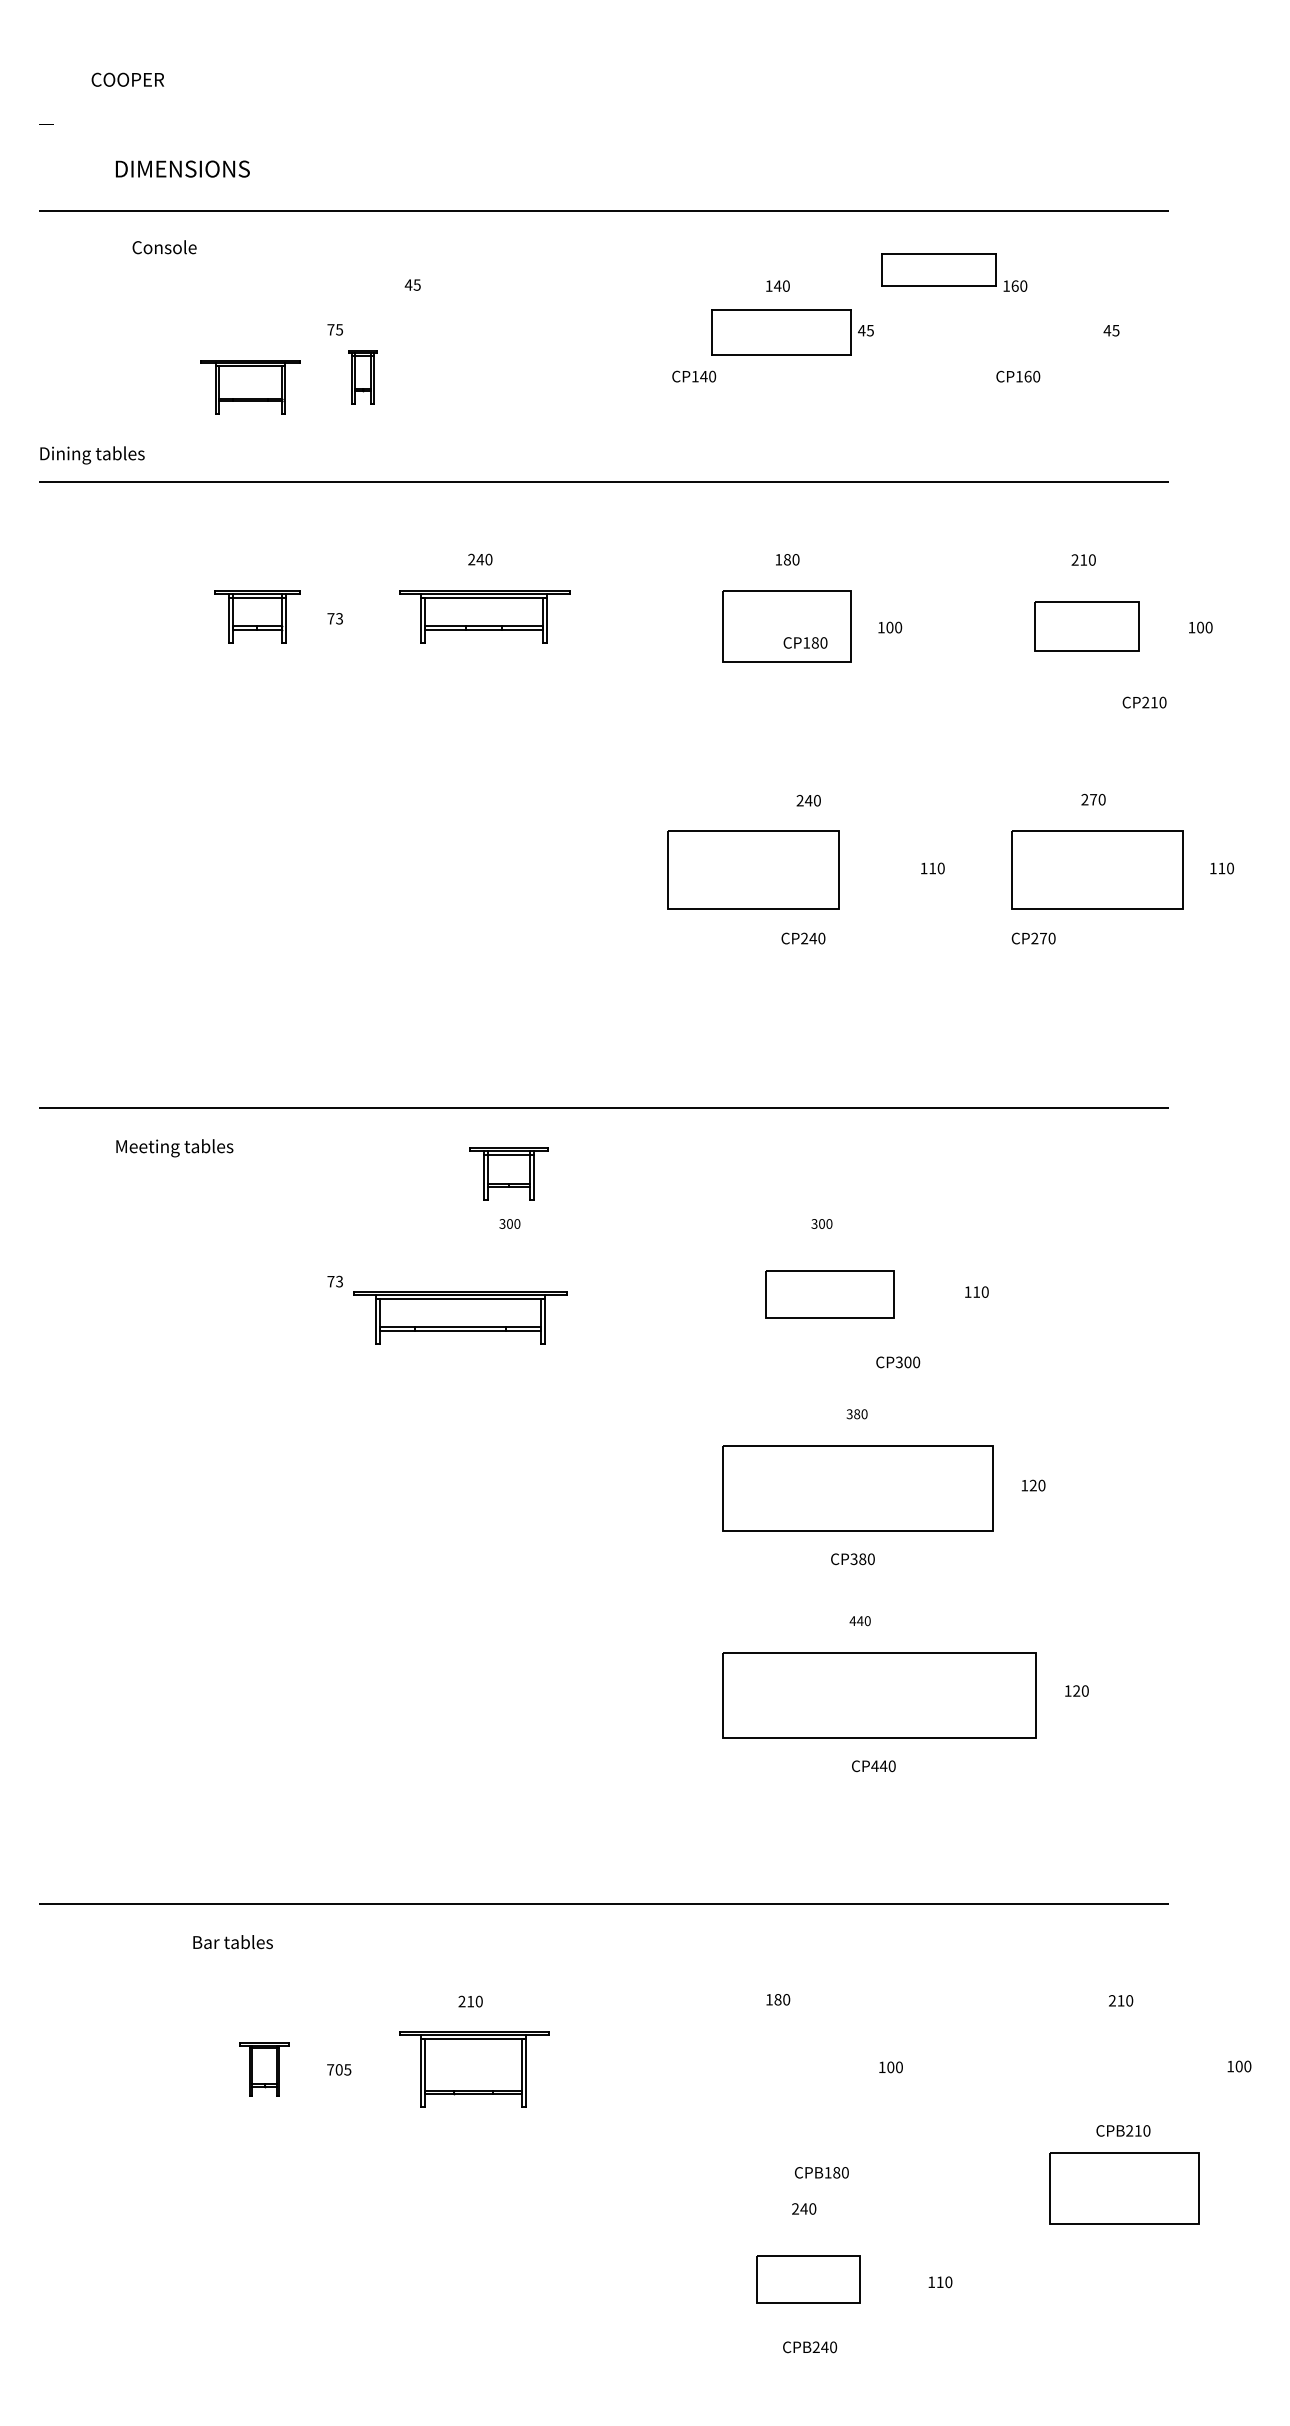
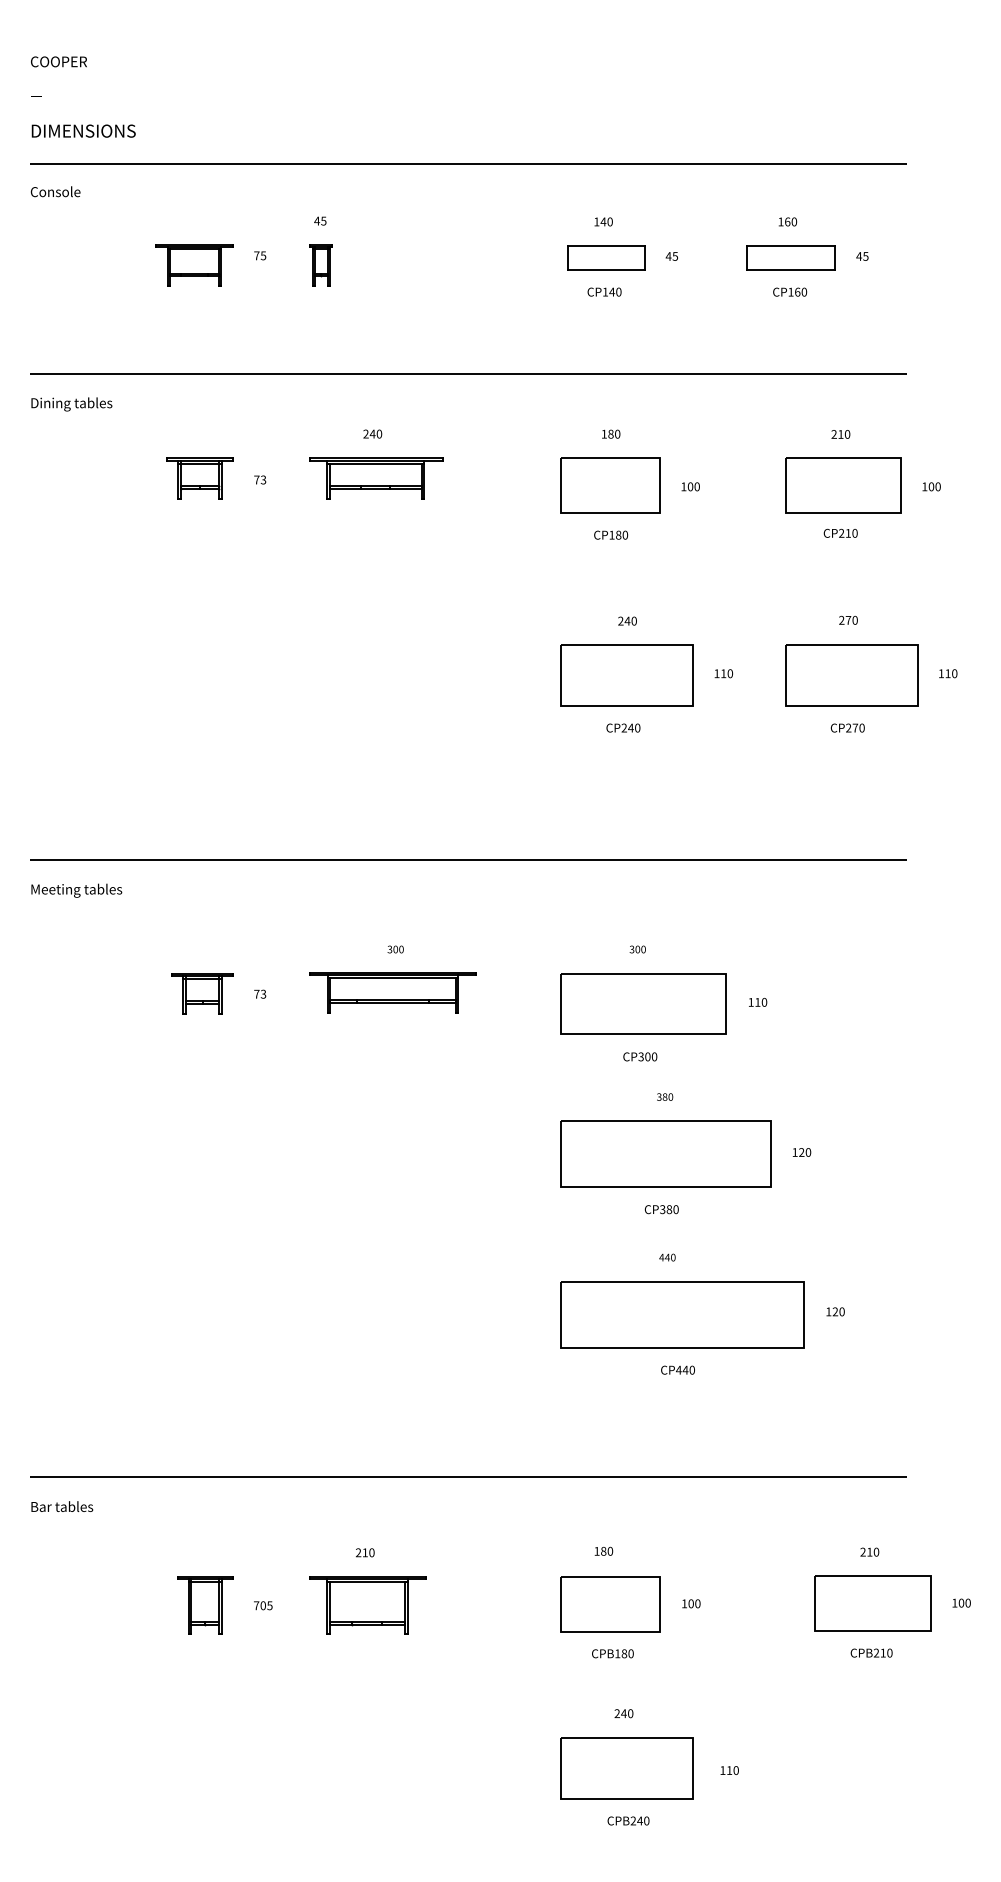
text: (127, 79) -> (58, 61), moved
text: (182, 168) -> (83, 130), moved
text: (164, 247) -> (55, 191), moved
part: (938, 269) -> (791, 257), moved
part: (780, 332) -> (605, 257), size x0.71
text: (694, 376) -> (604, 292), moved
part: (362, 377) -> (320, 265), moved
part: (250, 387) -> (194, 265), moved
text: (92, 455) -> (71, 404), moved
part: (1086, 626) -> (843, 485), size x1.43
text: (805, 642) -> (611, 534), moved
text: (1144, 702) -> (840, 533), moved
part: (753, 869) -> (627, 674), moved
text: (1033, 938) -> (847, 728), moved
text: (174, 1148) -> (76, 890), moved
part: (508, 1173) -> (202, 993), moved
part: (829, 1293) -> (643, 1003), size x1.67
part: (460, 1317) -> (393, 992), moved
text: (898, 1362) -> (640, 1056), moved
text: (232, 1942) -> (61, 1506), moved
part: (786, 2067) -> (610, 1603), added
part: (264, 2069) -> (205, 1605), size x1.43
text: (821, 2172) -> (612, 1653), moved
part: (1124, 2188) -> (872, 1603), moved
part: (808, 2279) -> (627, 1768), size x1.67

